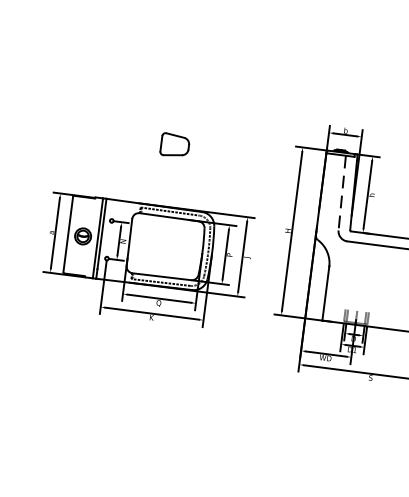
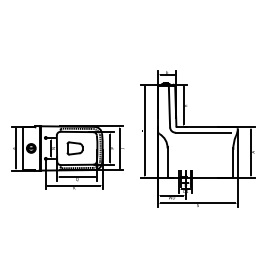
part: (174, 145) -> (74, 148), moved
line: (342, 192) -> (169, 106), dashed -> solid

